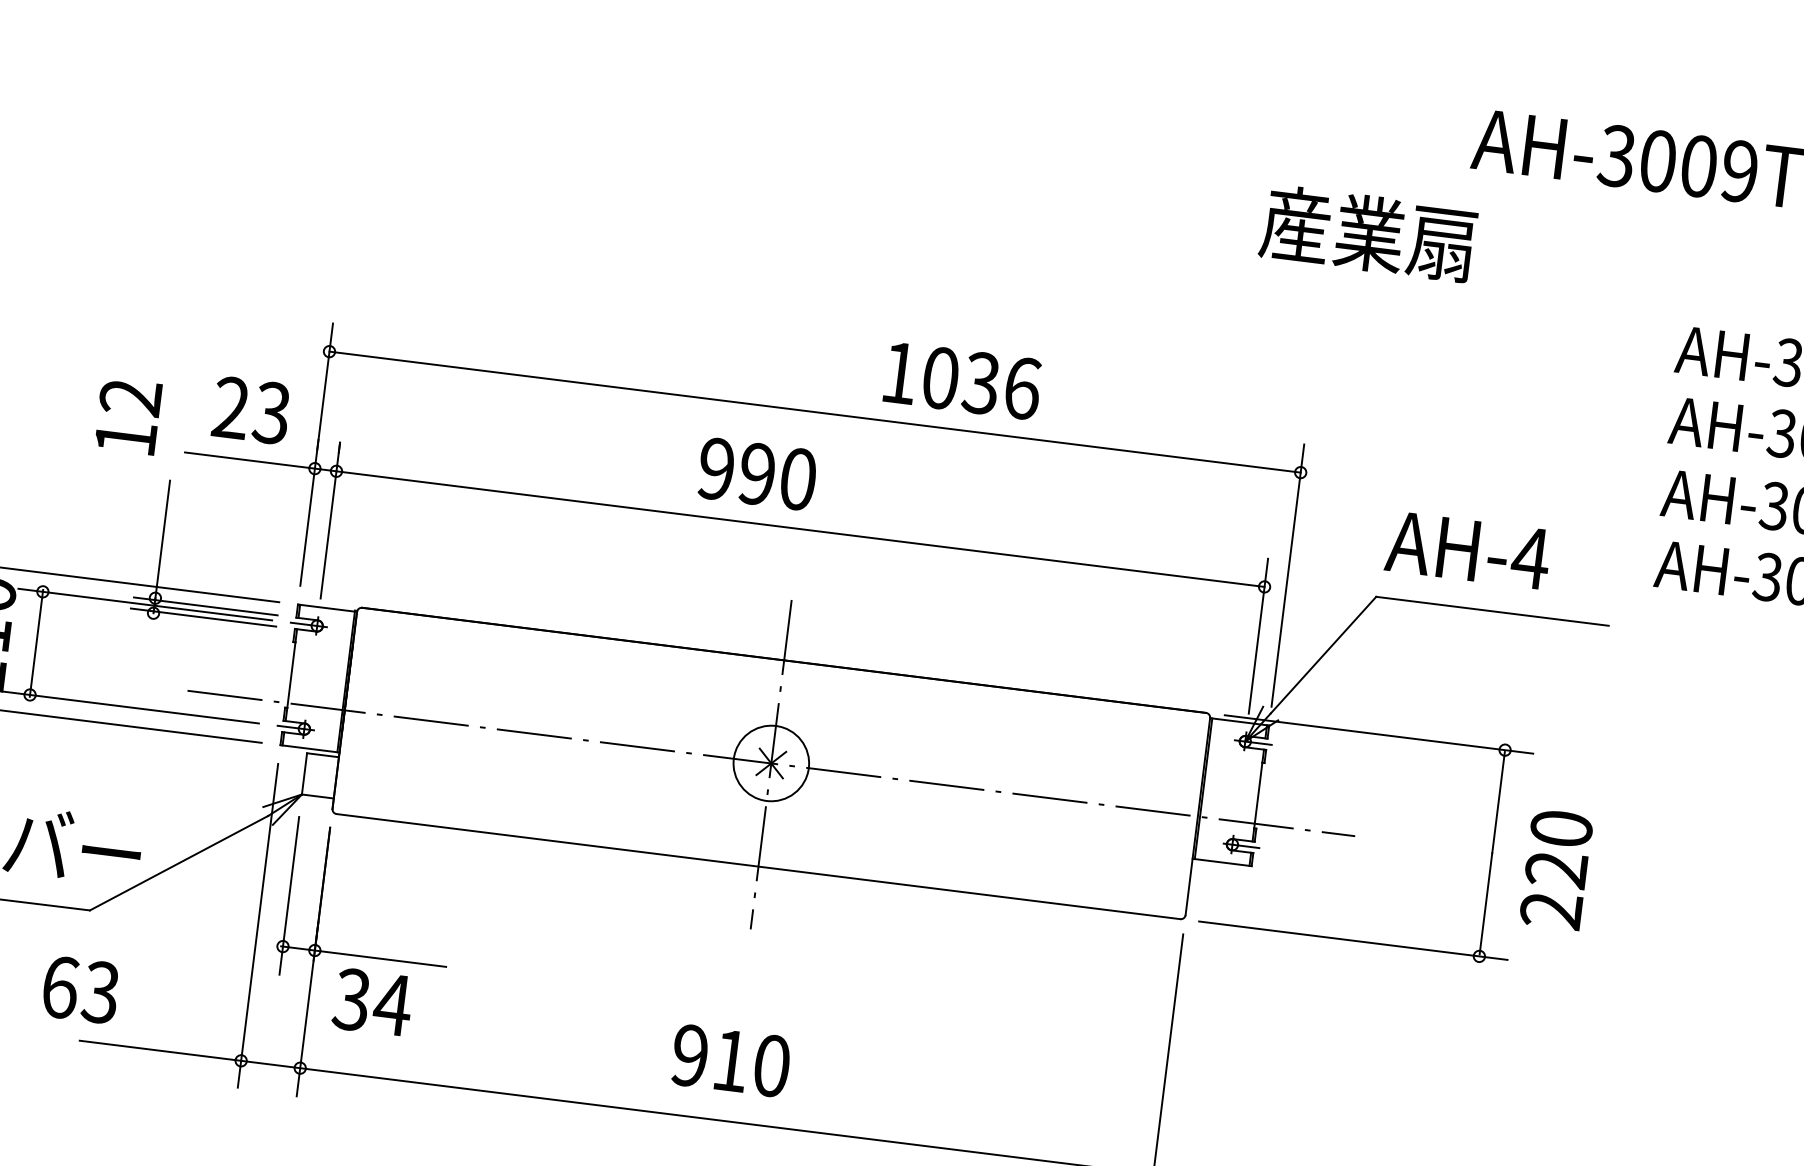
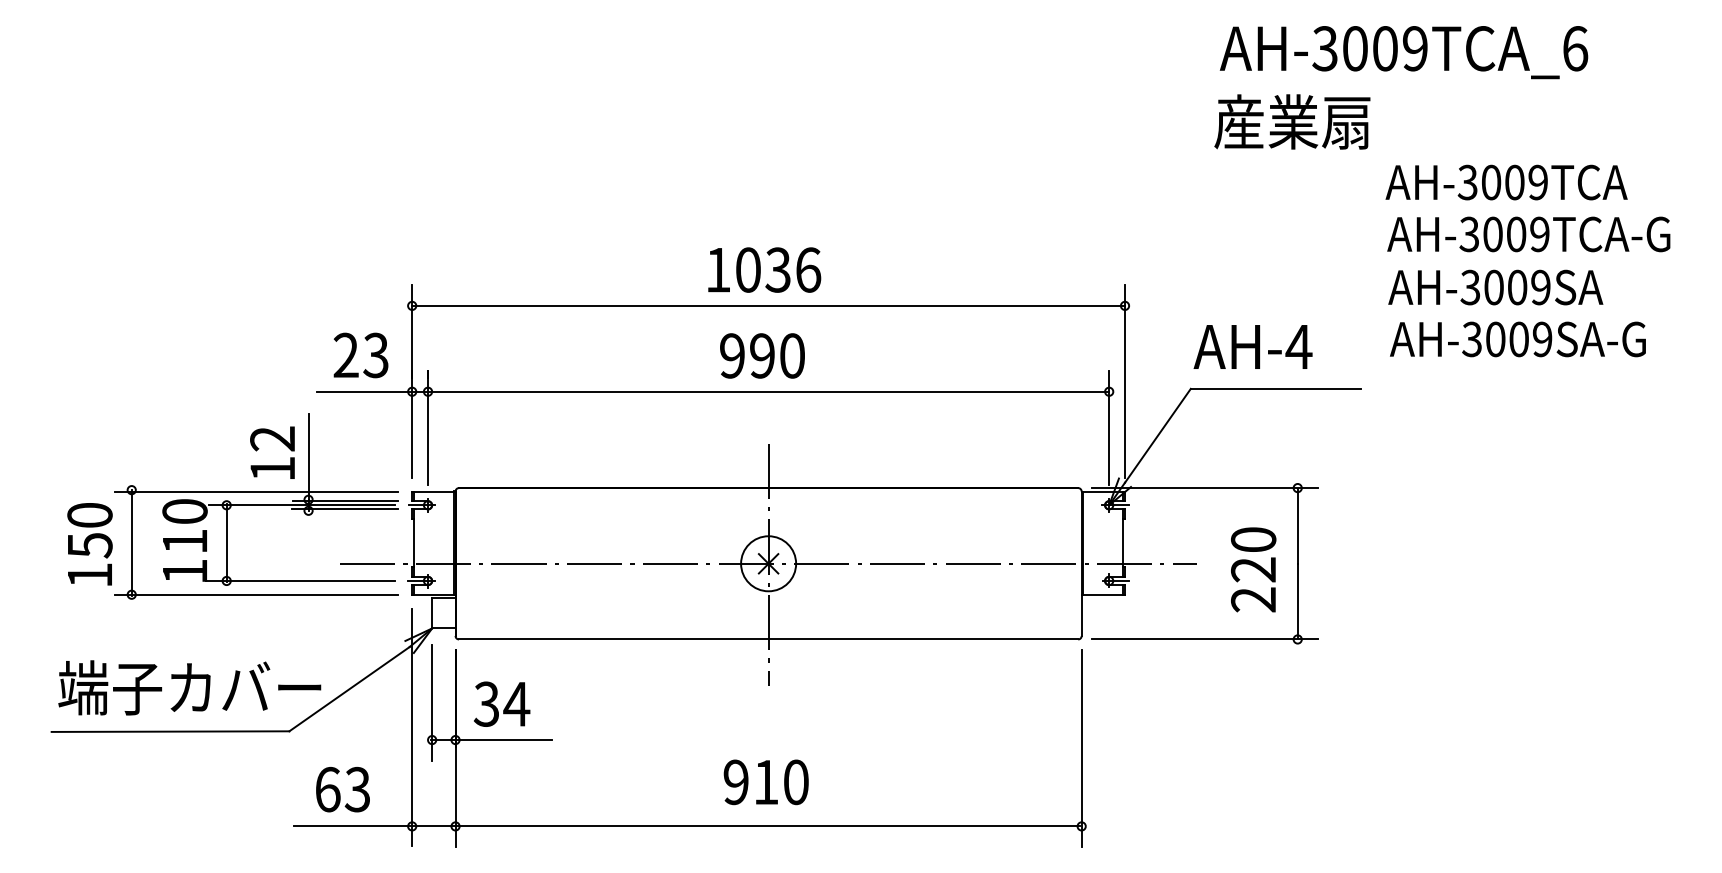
text: (1368, 232) -> (1292, 121), moved
text: (962, 380) -> (764, 269), moved
text: (128, 415) -> (272, 452), moved
text: (757, 473) -> (762, 355), moved
text: (1556, 869) -> (1253, 569), moved
text: (80, 989) -> (342, 789), moved
text: (373, 1001) -> (502, 703), moved

